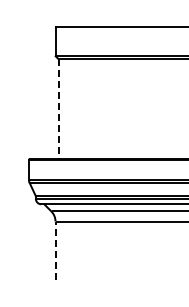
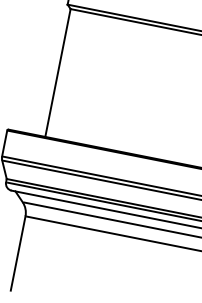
line: (58, 109) -> (57, 73), dashed -> solid
line: (55, 250) -> (18, 253), dashed -> solid

